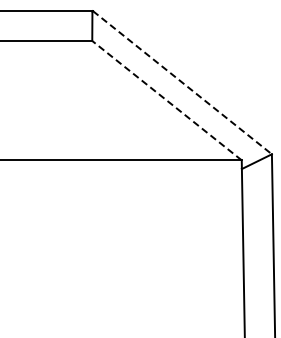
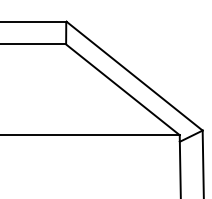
line: (182, 82) -> (134, 76), dashed -> solid
line: (167, 100) -> (123, 89), dashed -> solid

